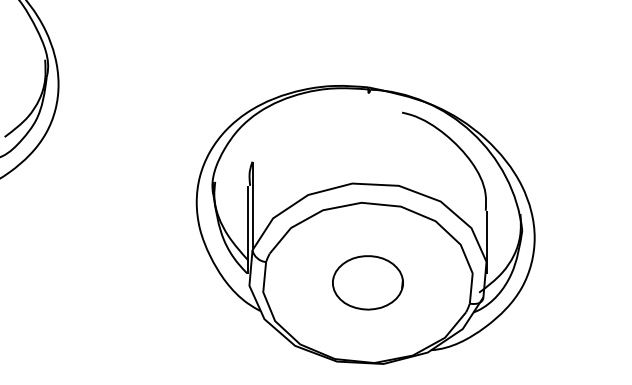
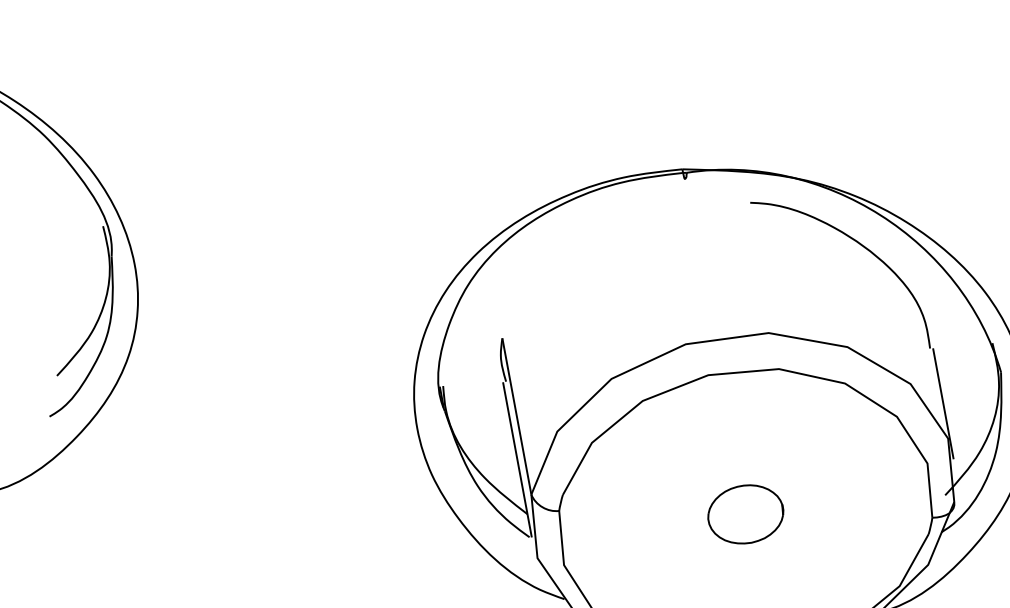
part: (367, 282) -> (744, 513), size x0.6

